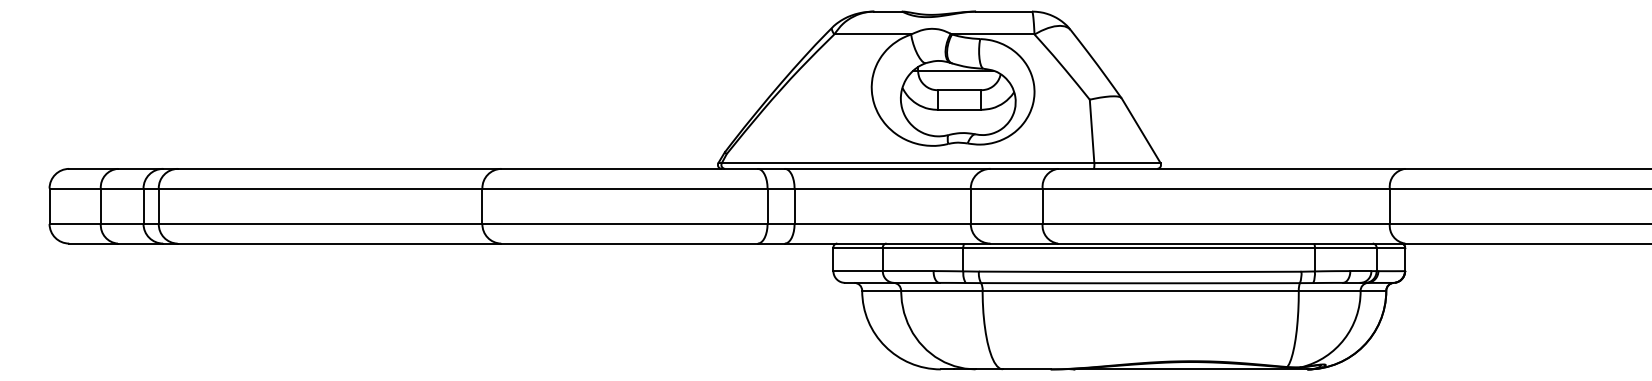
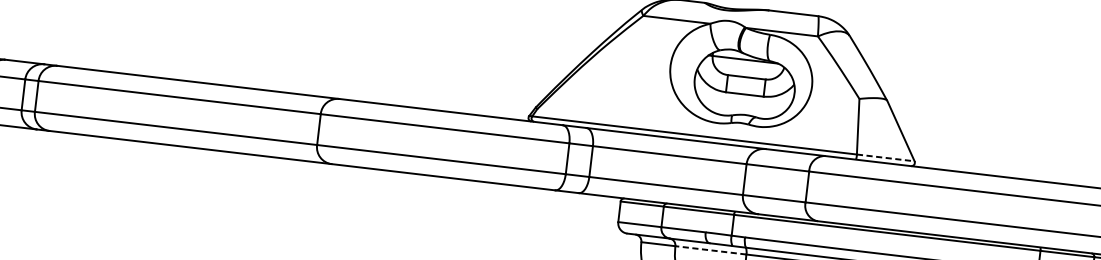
line: (1127, 162) -> (885, 157), solid -> dashed
line: (941, 290) -> (710, 250), solid -> dashed

